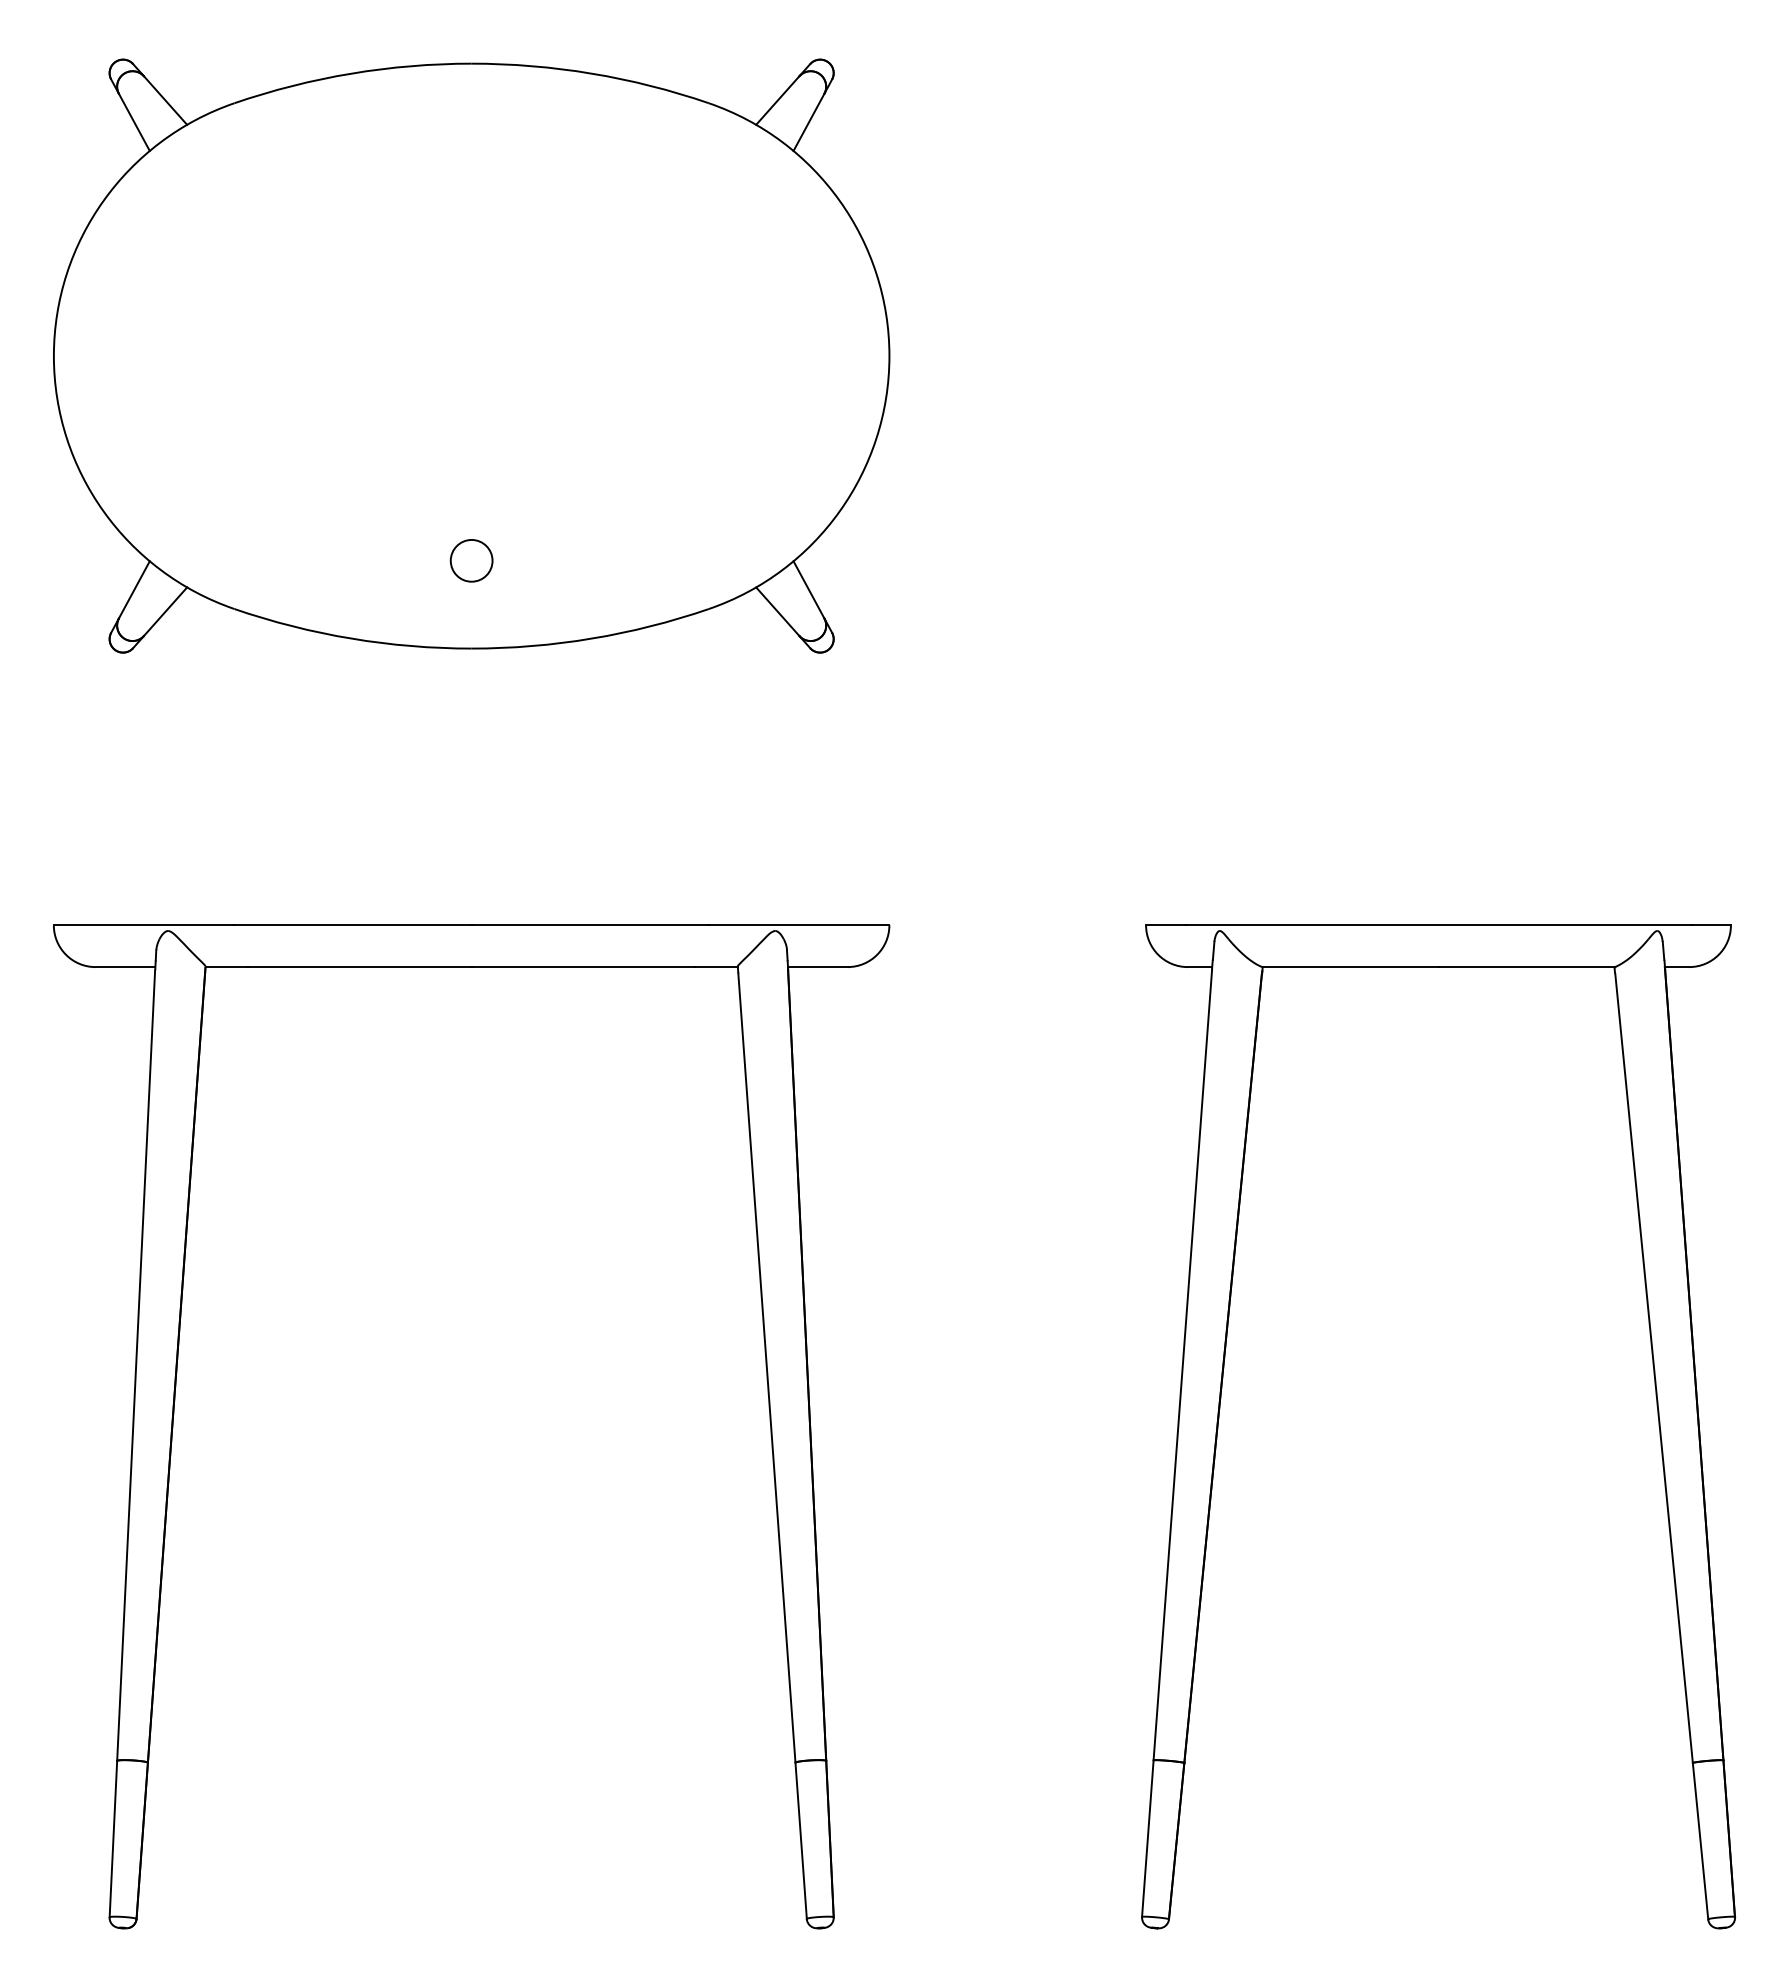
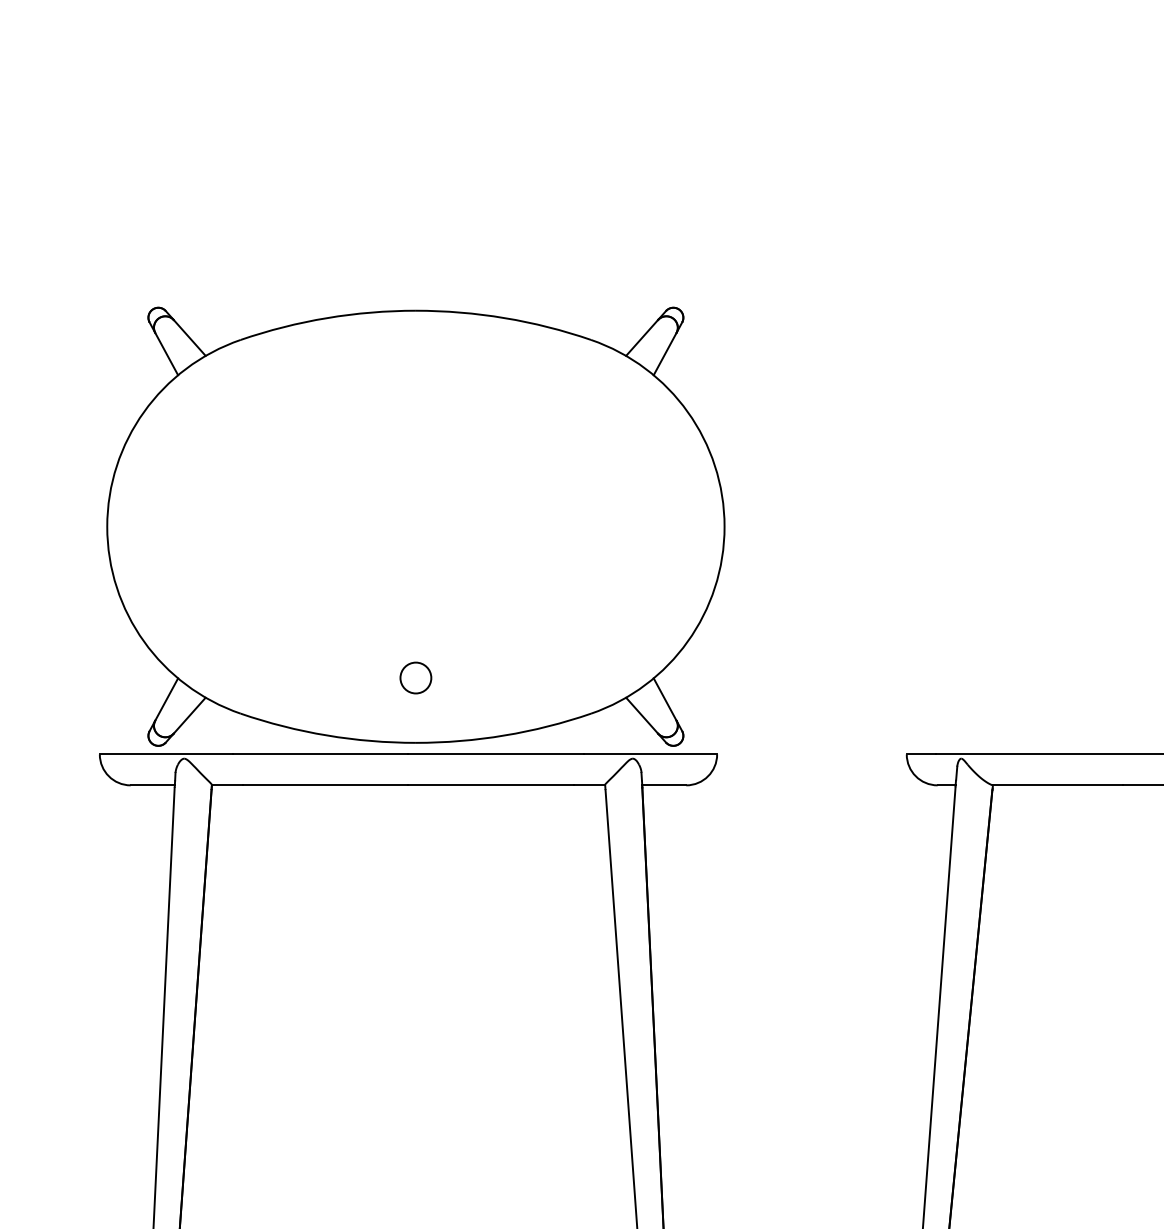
part: (471, 355) -> (415, 526), moved

